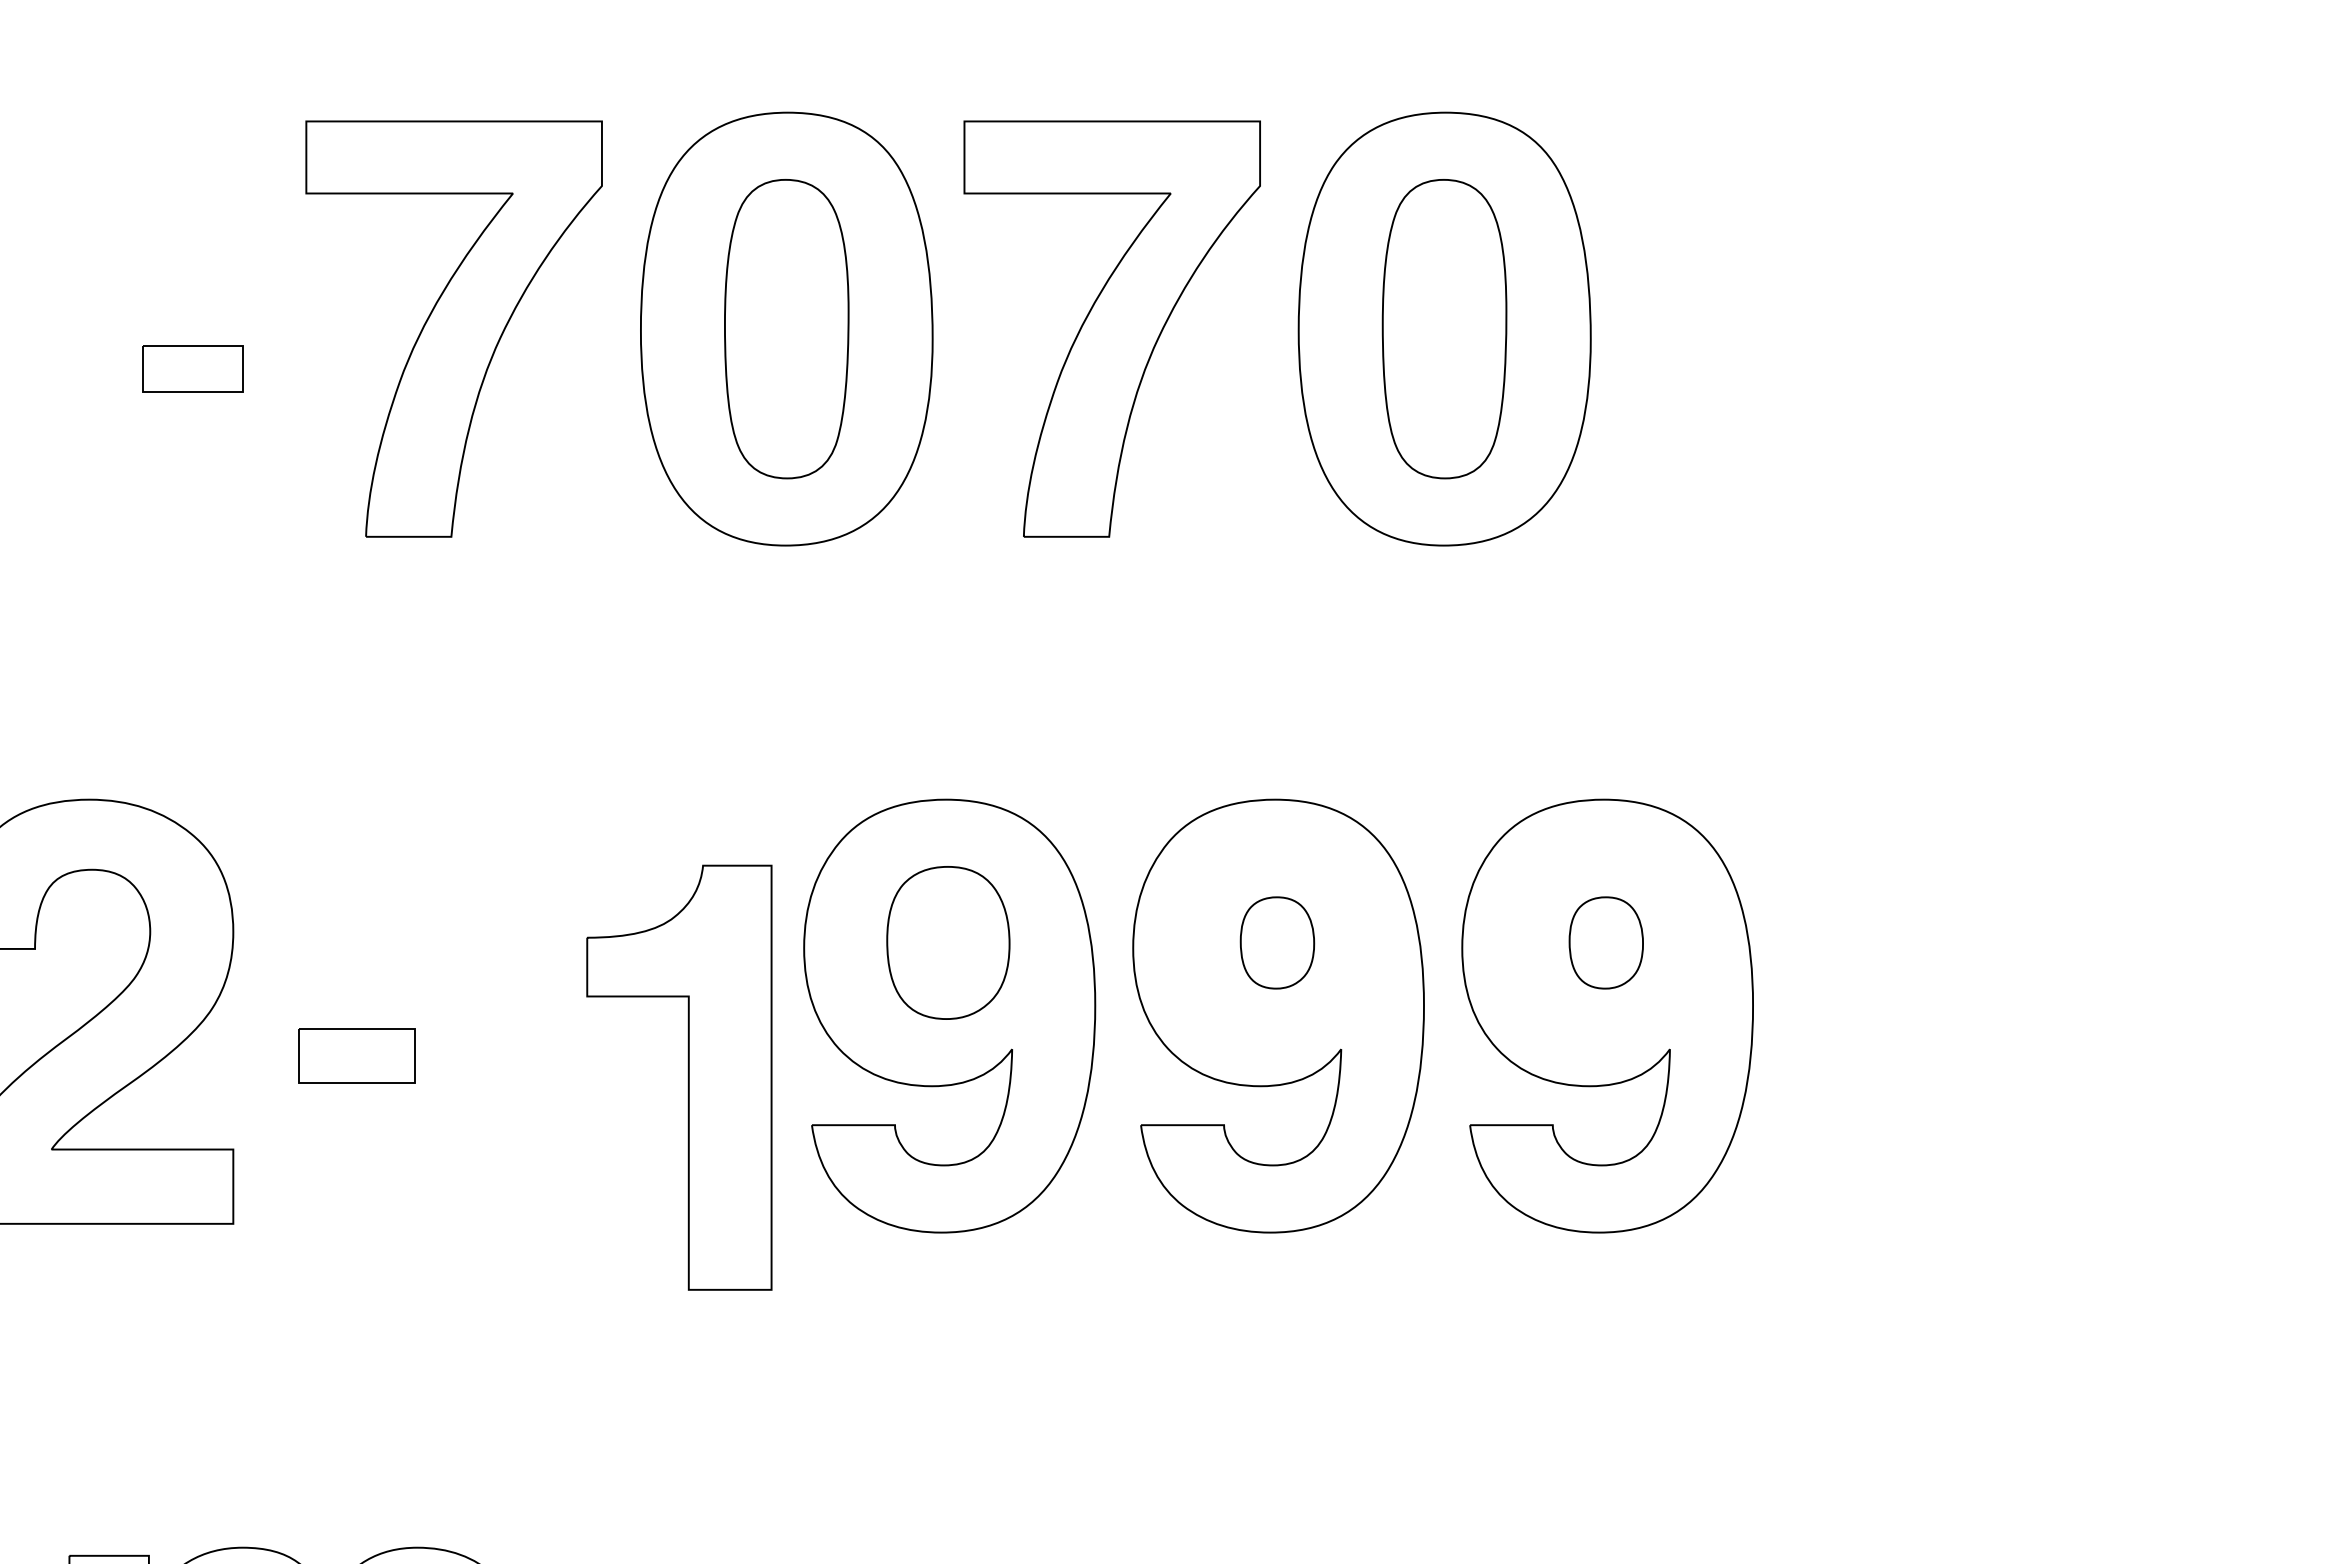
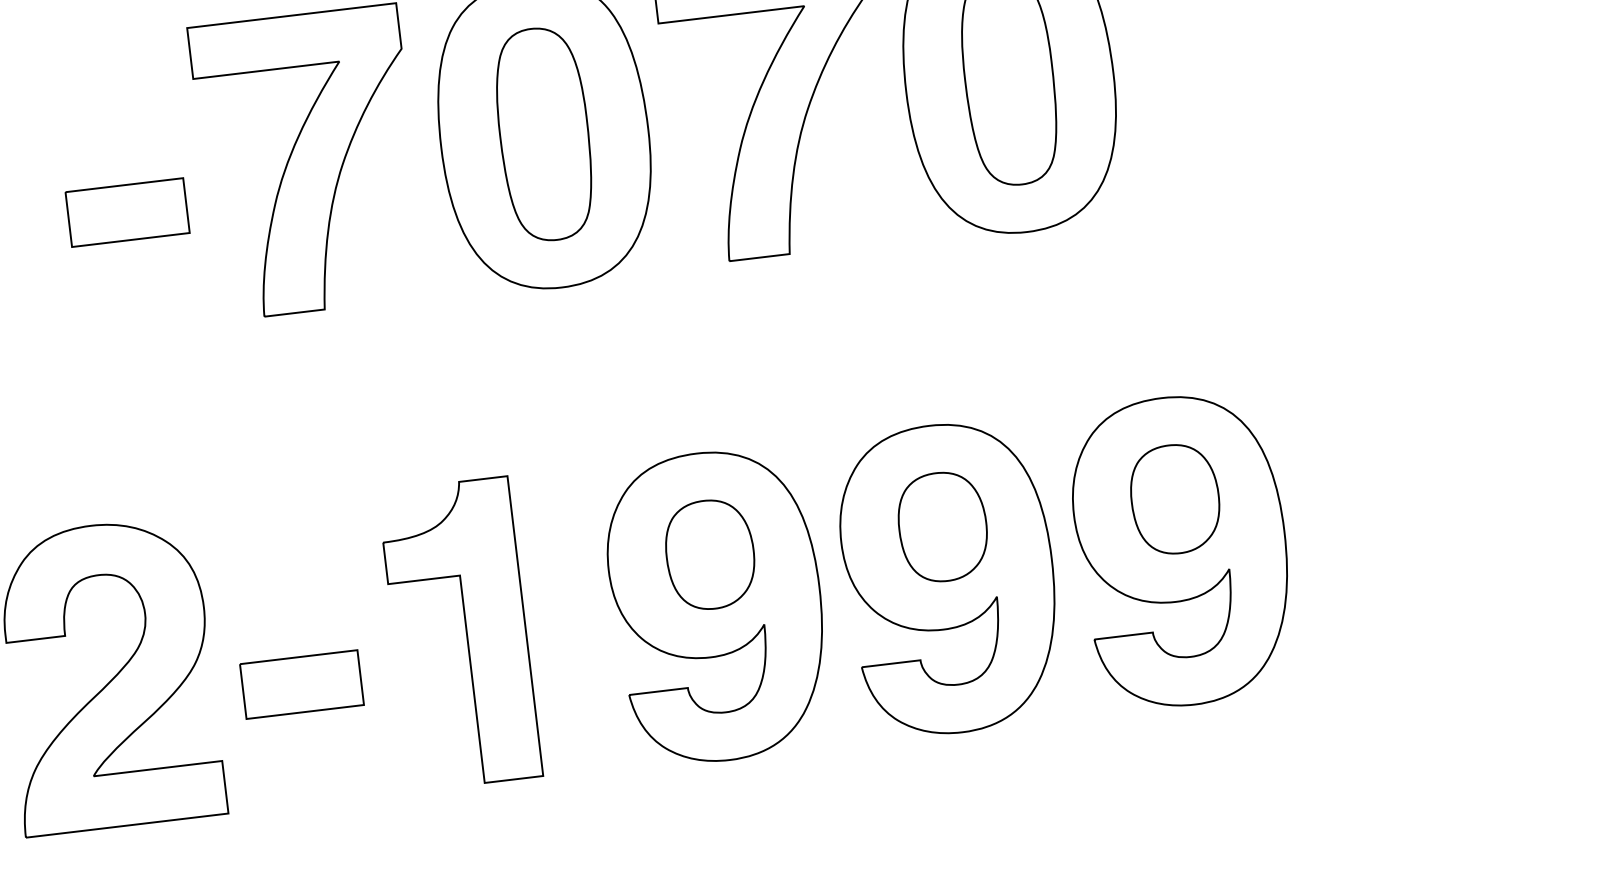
part: (192, 368) -> (127, 212), size x1.67
part: (1277, 942) -> (942, 526), size x1.67
part: (1606, 942) -> (1175, 498), size x1.67
part: (356, 1055) -> (301, 684), size x1.43
part: (687, 1077) -> (465, 632), moved

